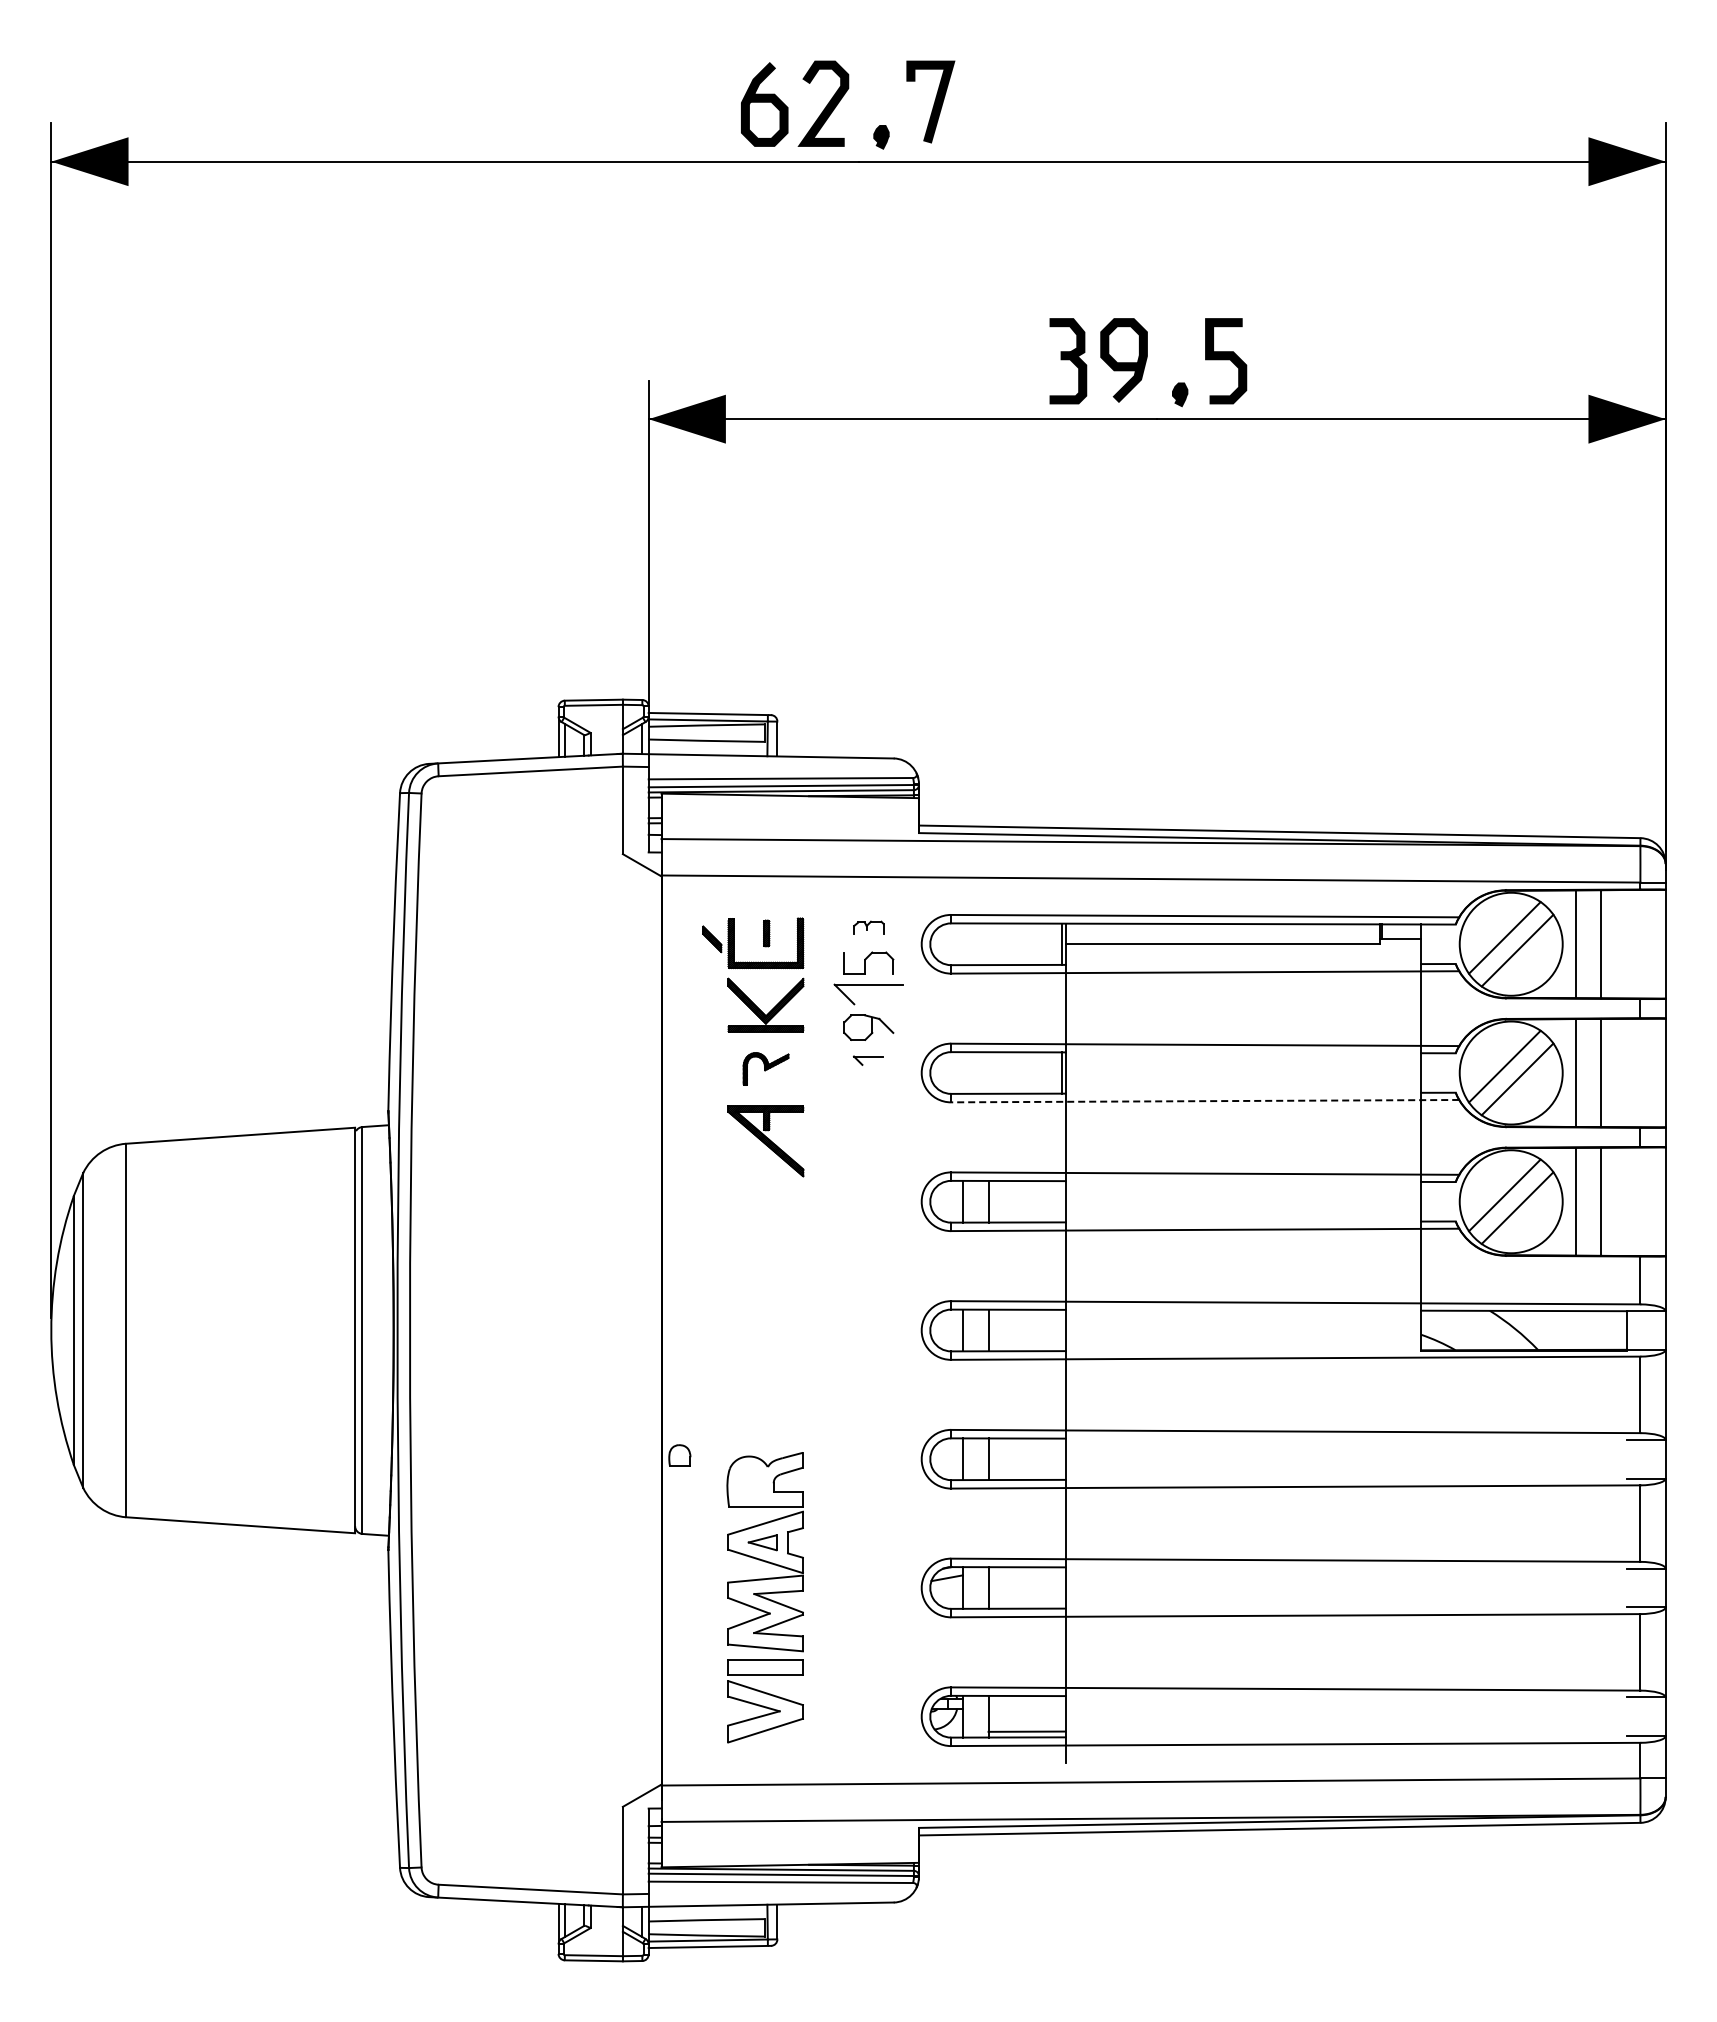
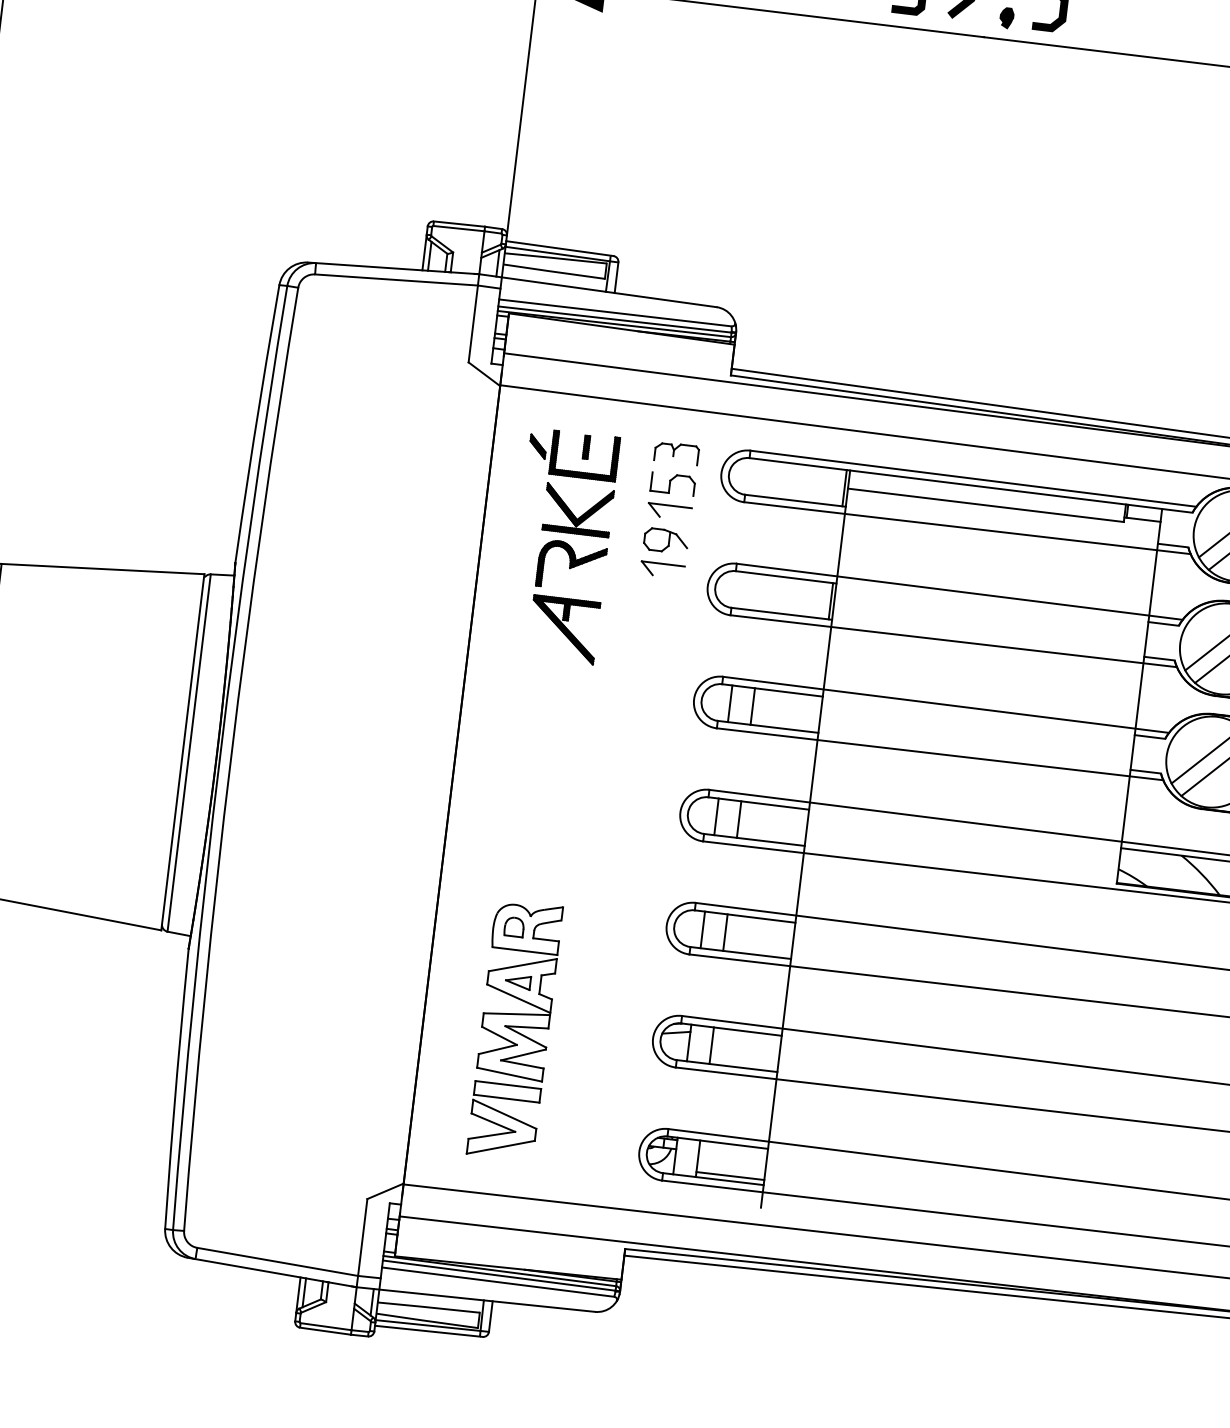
part: (868, 927) -> (676, 452), size x1.67
part: (868, 994) -> (669, 511), size x0.71
part: (868, 1060) -> (662, 569), size x1.67
part: (765, 1068) -> (571, 565), size x1.67
line: (1205, 1101) -> (953, 641), dashed -> solid
part: (679, 1455) -> (514, 926), moved

